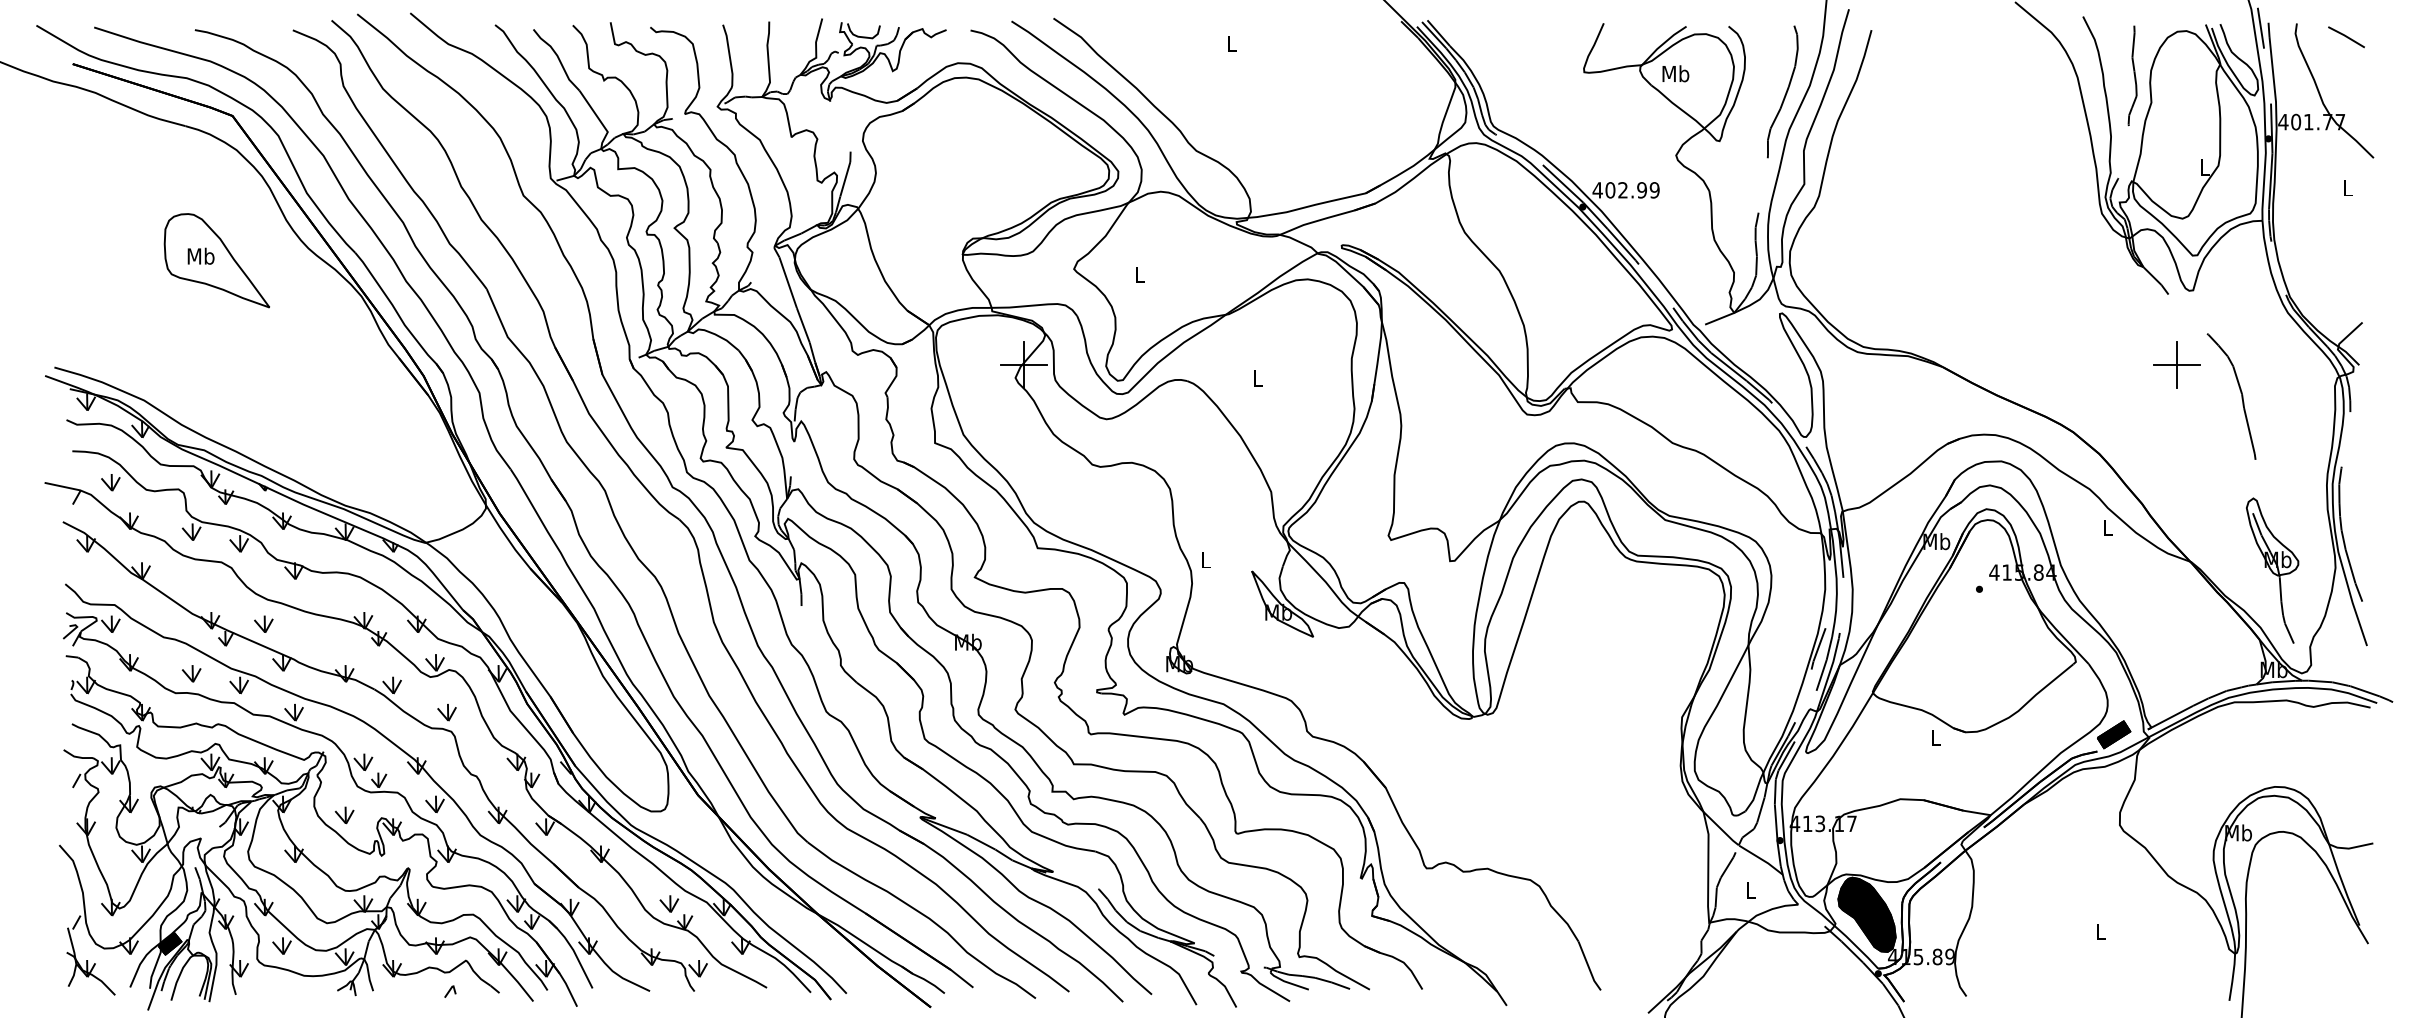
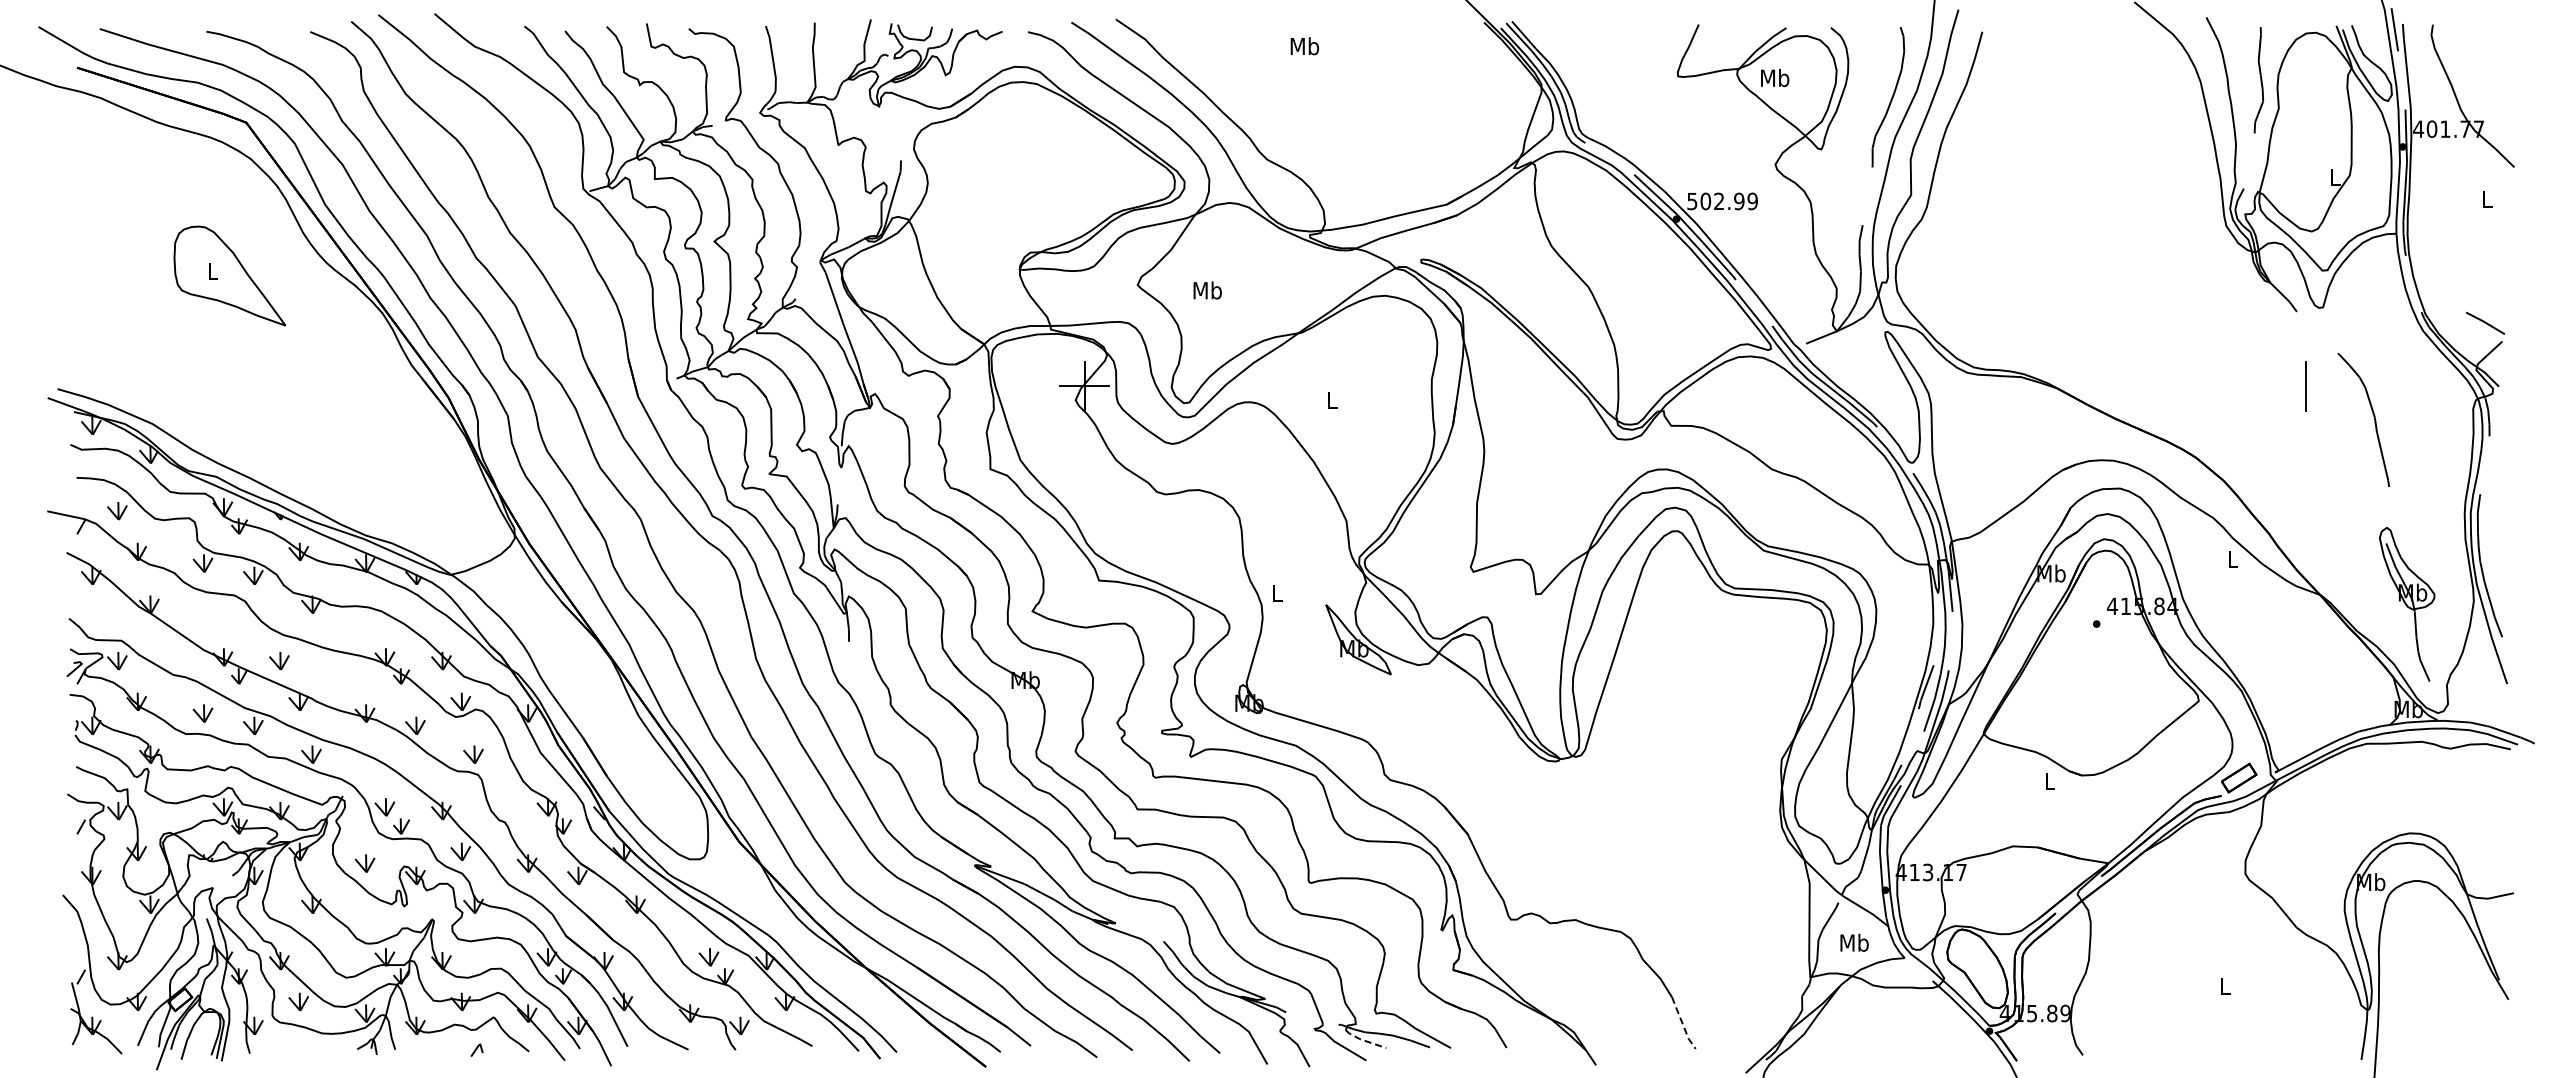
line: (2346, 36) -> (2485, 322), moved
text: (1231, 44) -> (1304, 46), L -> Mb
text: (1596, 190) -> (1691, 201), 402.99 -> 502.99
text: (201, 256) -> (213, 271), Mb -> L
text: (1139, 274) -> (1207, 290), L -> Mb
line: (2176, 365) -> (2305, 386), removed
fill: (2113, 734) -> (2238, 777), removed
text: (1750, 889) -> (1854, 942), L -> Mb
fill: (1866, 914) -> (1977, 968), removed
fill: (170, 943) -> (180, 999), removed
line: (1589, 967) -> (1683, 1024), solid -> dashed
line: (1287, 982) -> (1363, 1040), solid -> dashed

